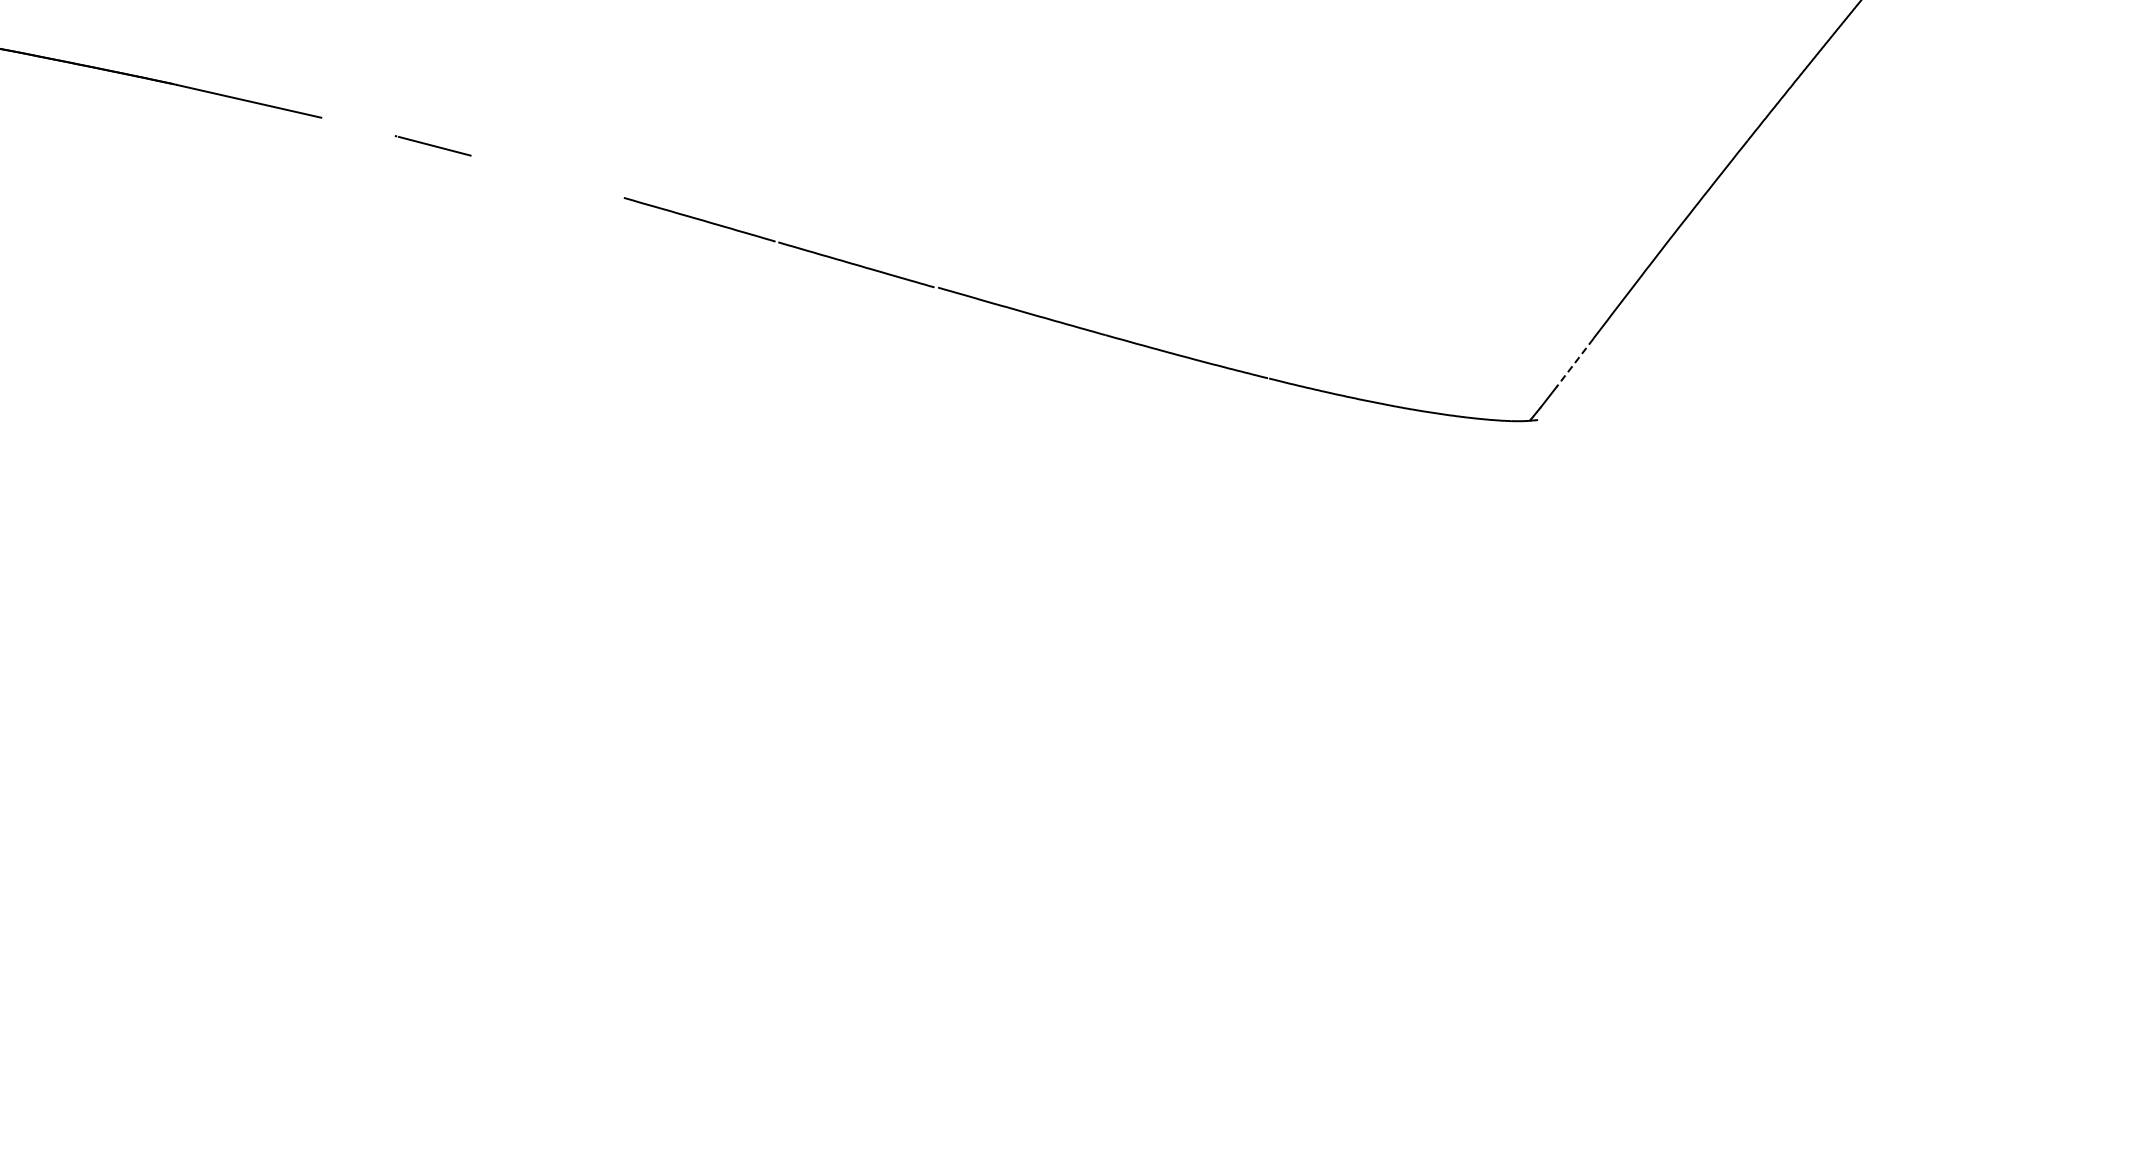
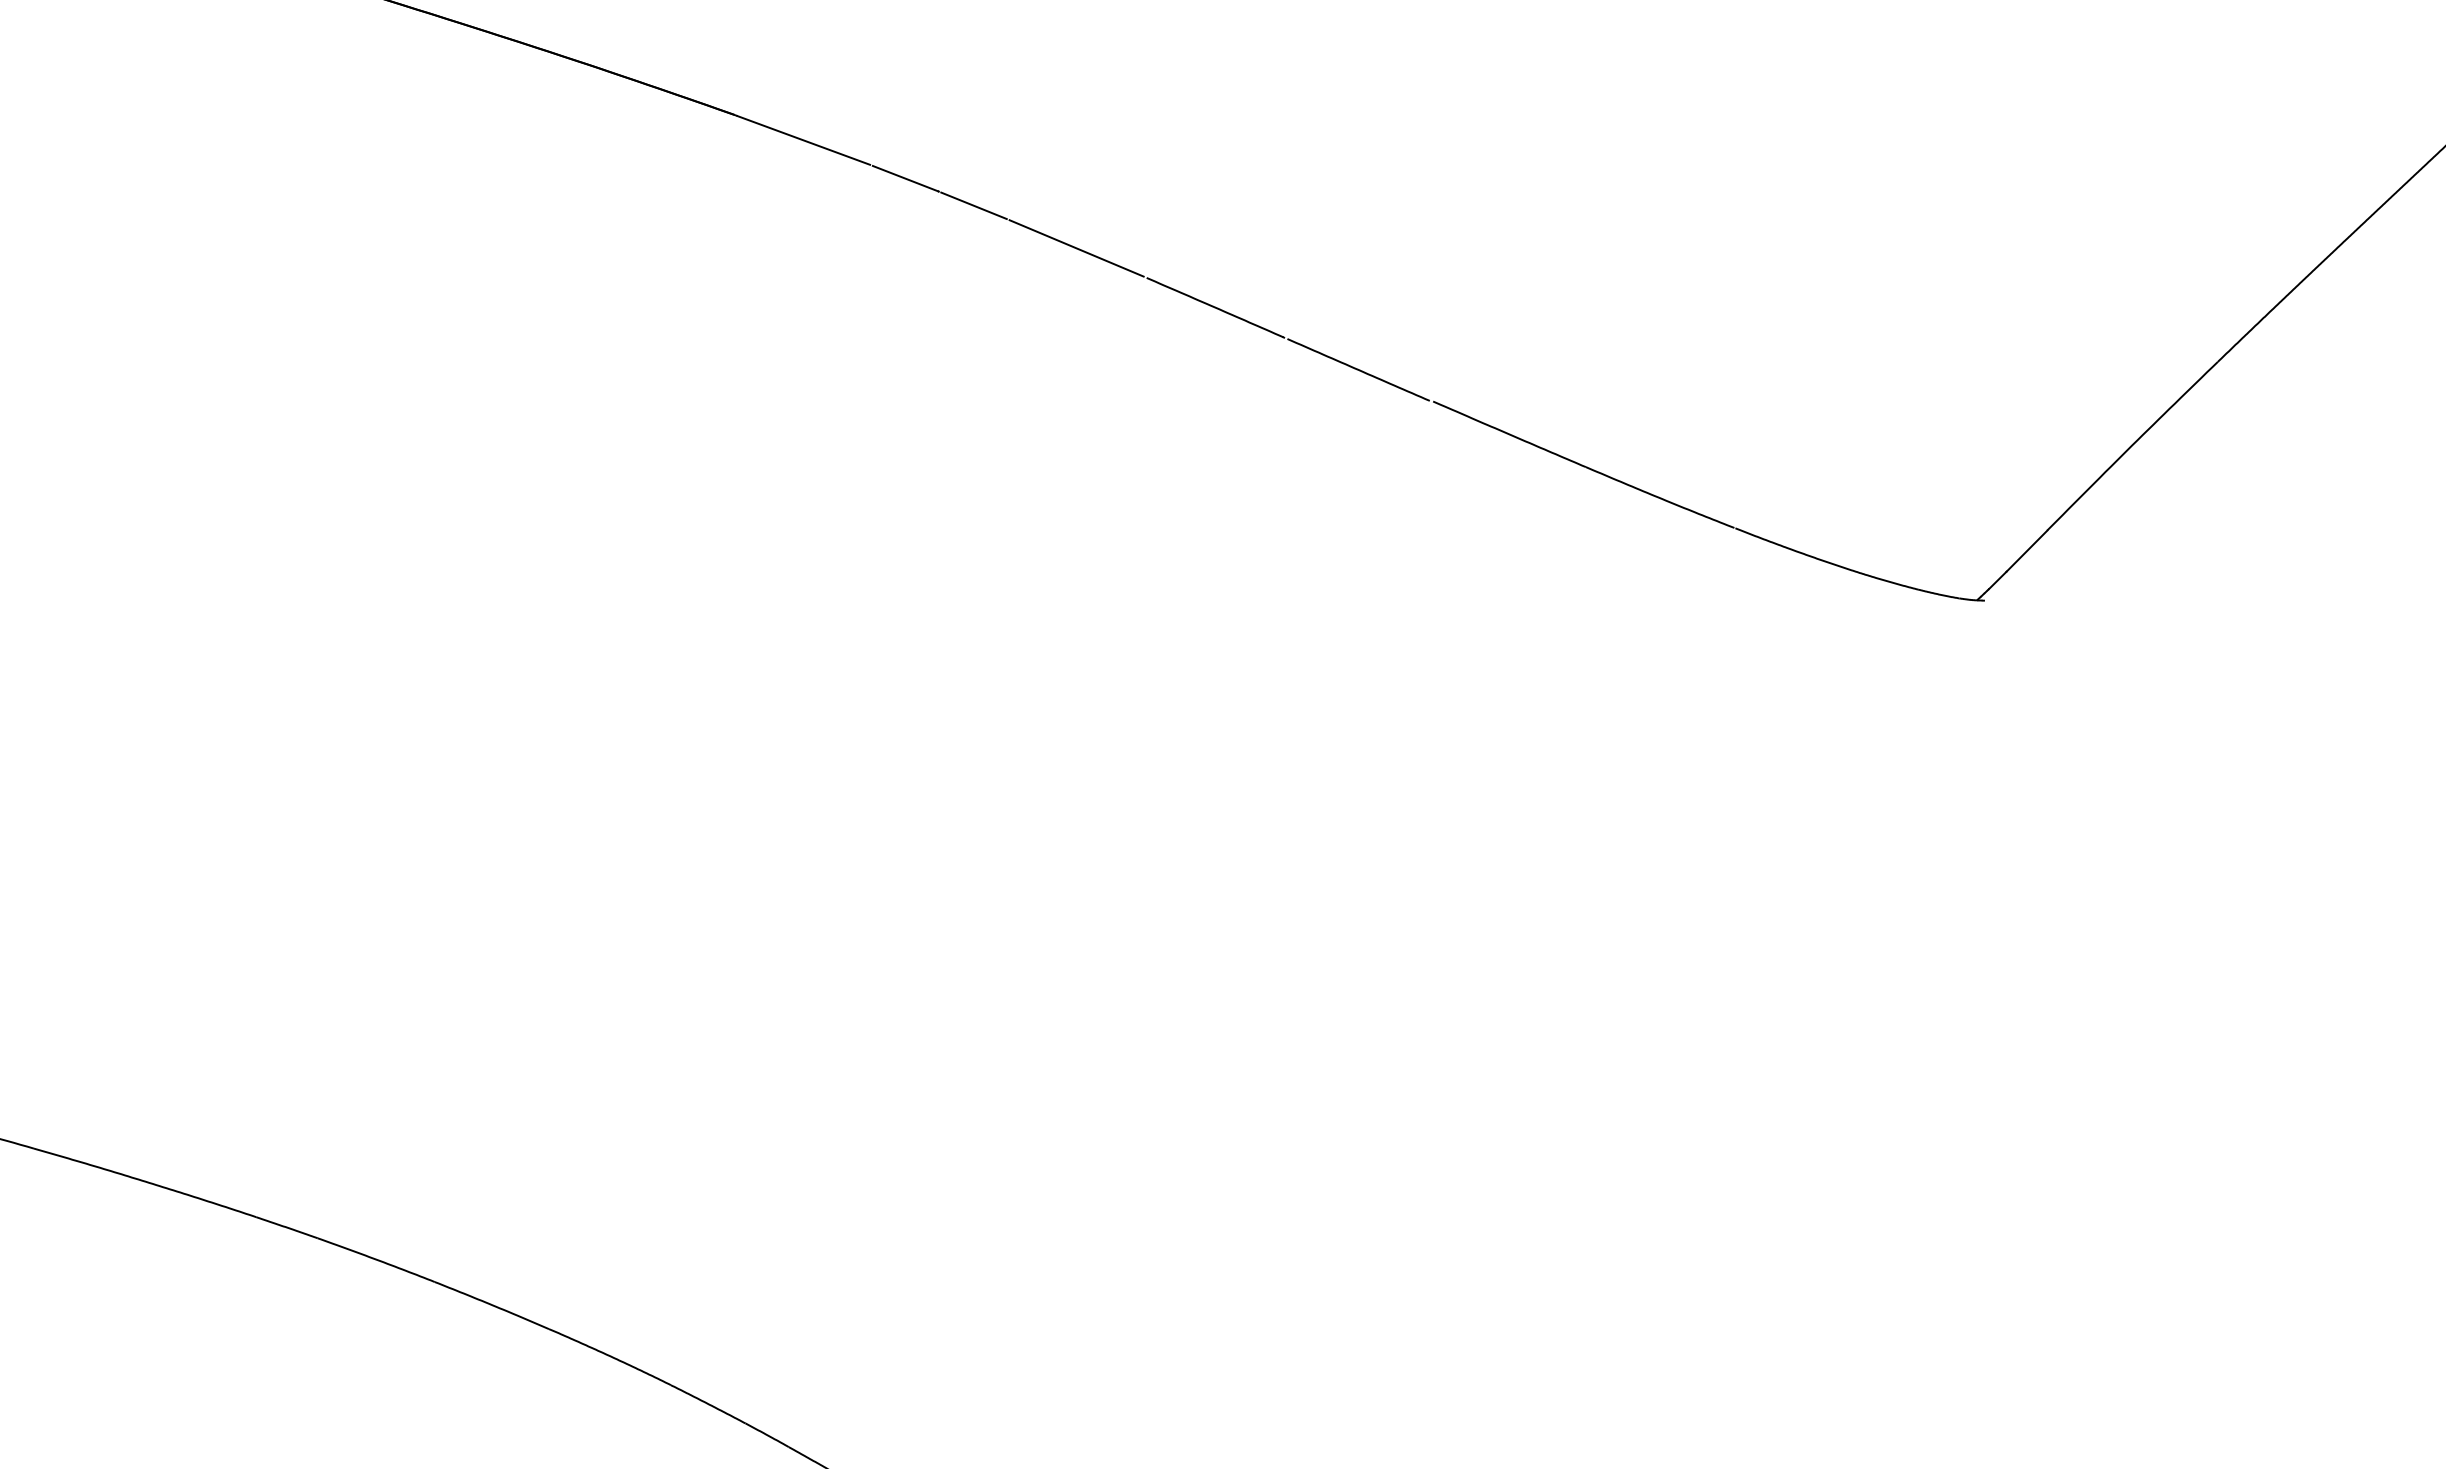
line: (359, 127) -> (905, 178), added
line: (546, 176) -> (1076, 248), added
line: (1574, 363) -> (2026, 551), dashed -> solid

